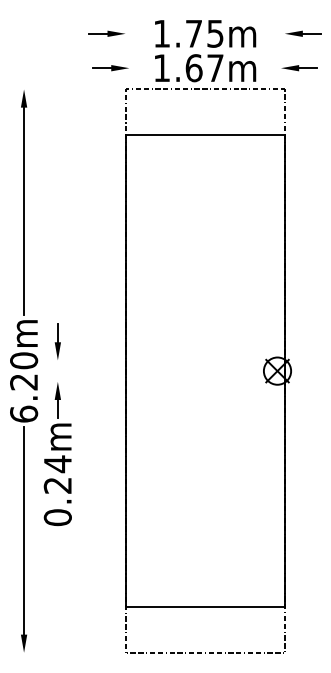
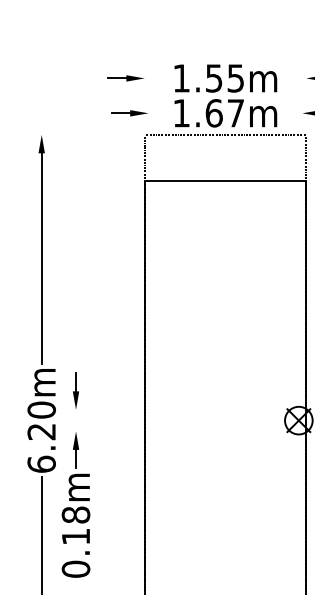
text: (193, 33) -> (213, 78), 1.75m -> 1.55m
text: (57, 474) -> (75, 525), 0.24m -> 0.18m

